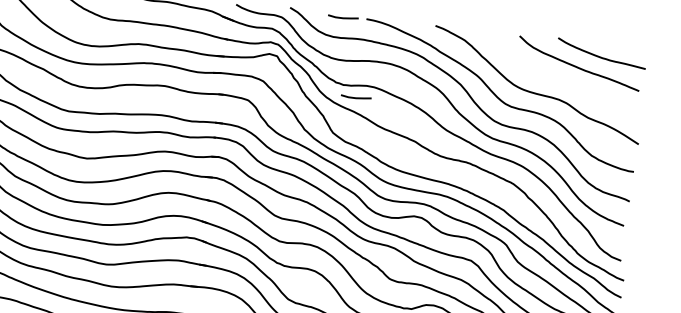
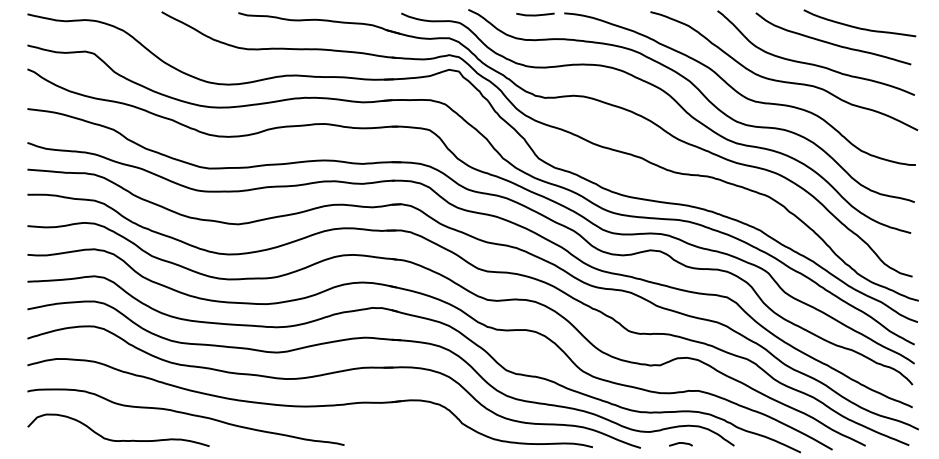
curve: (561, 81) -> (813, 63), added
curve: (356, 97) -> (562, 111), removed

